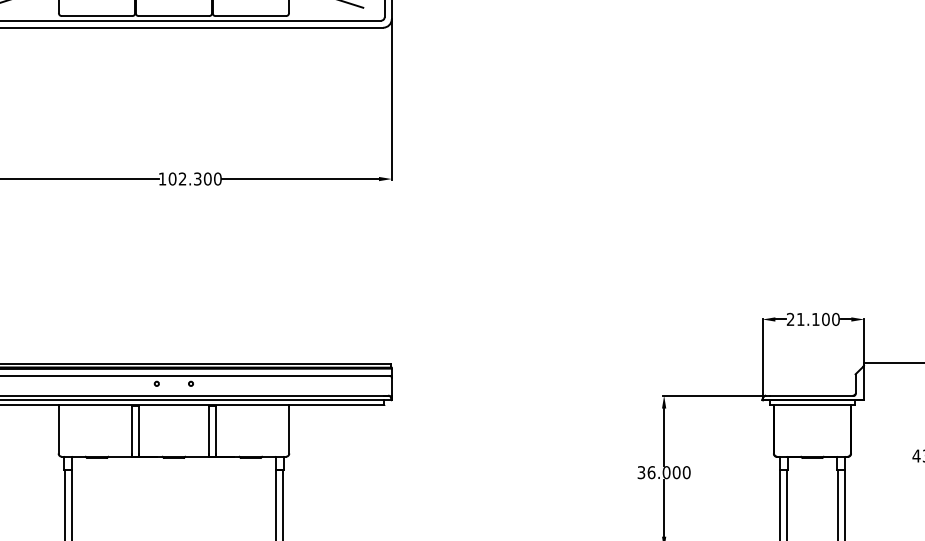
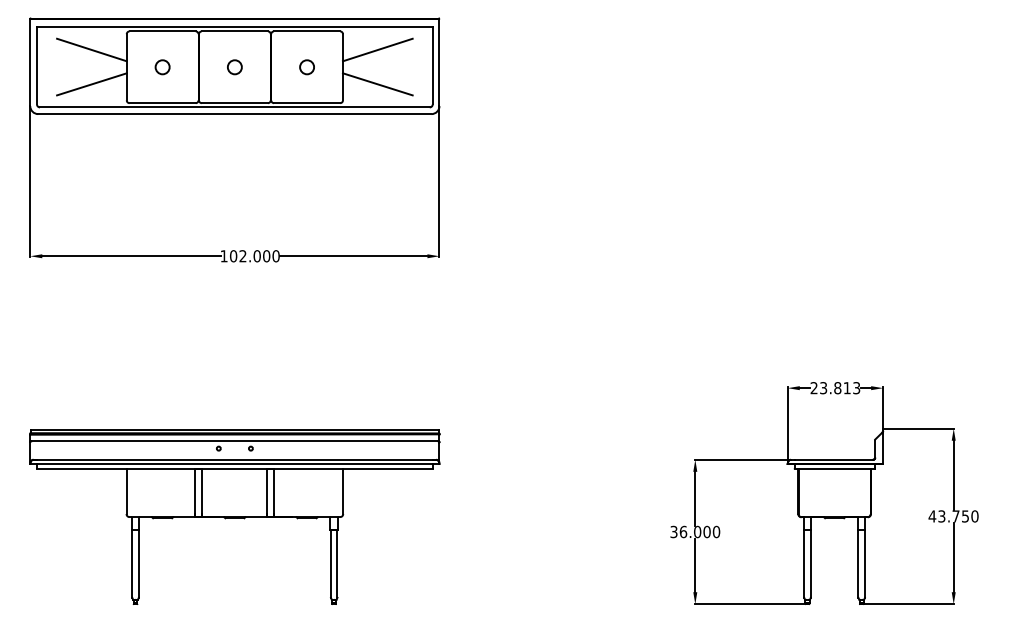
text: (196, 179) -> (256, 256), 102.300 -> 102.000
text: (818, 319) -> (840, 388), 21.100 -> 23.813

